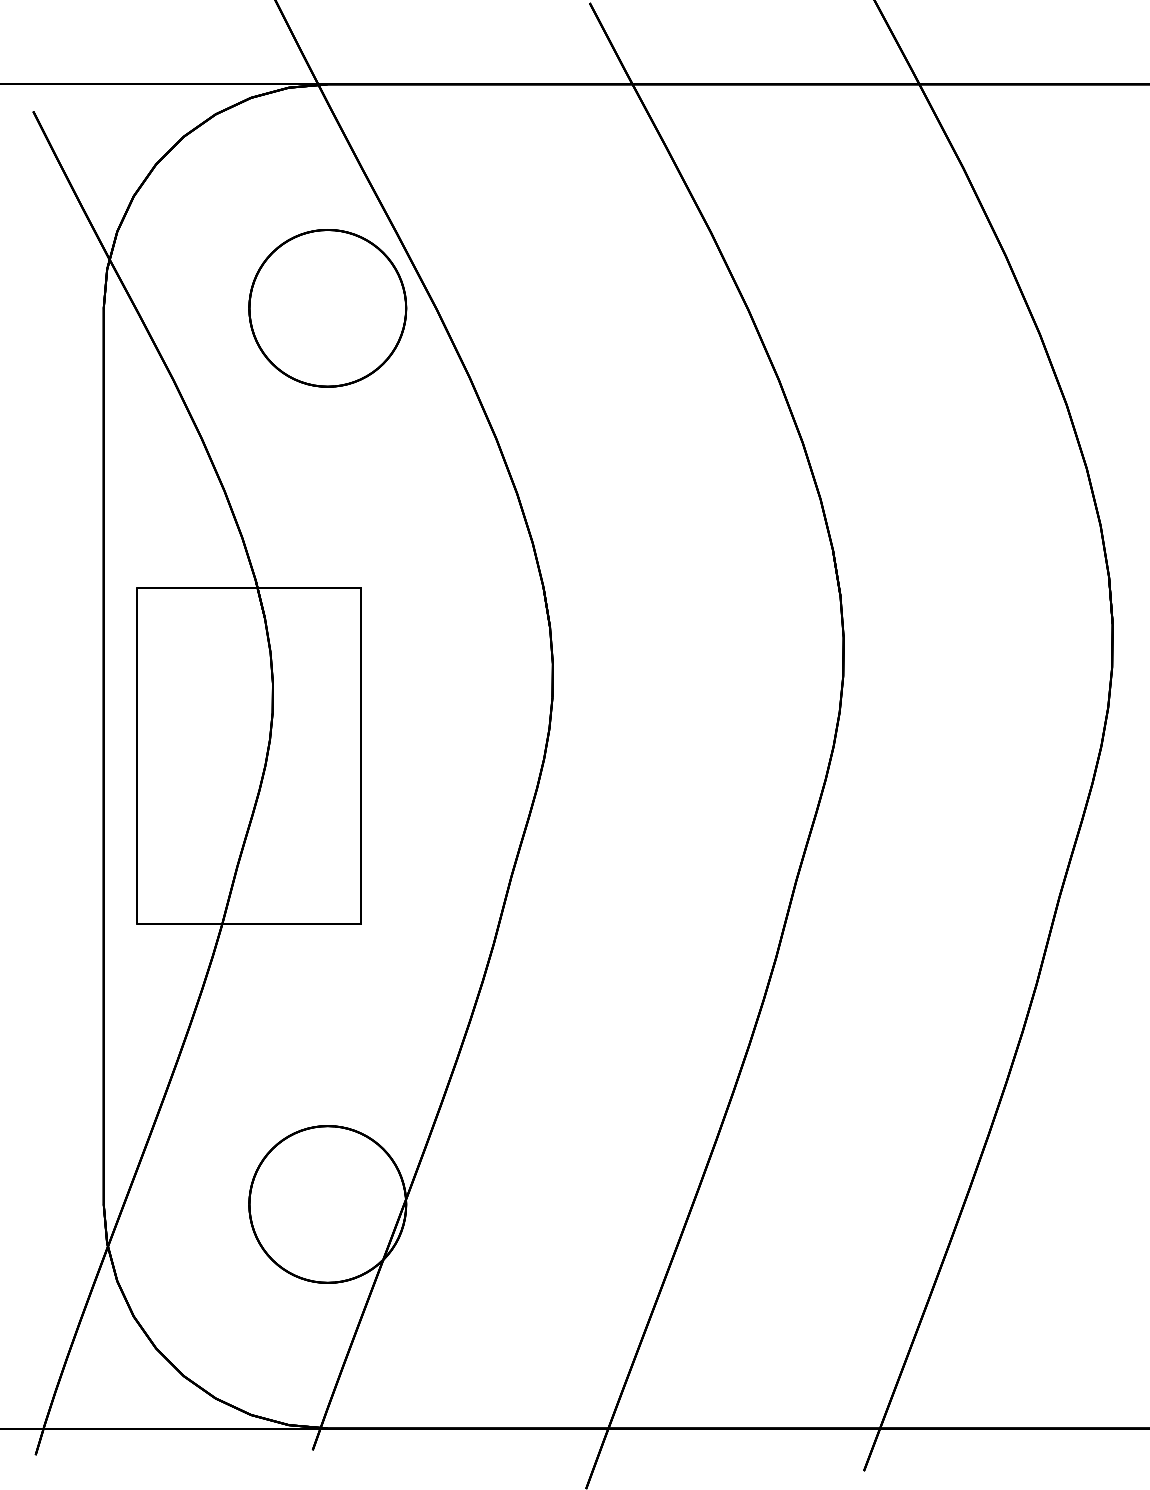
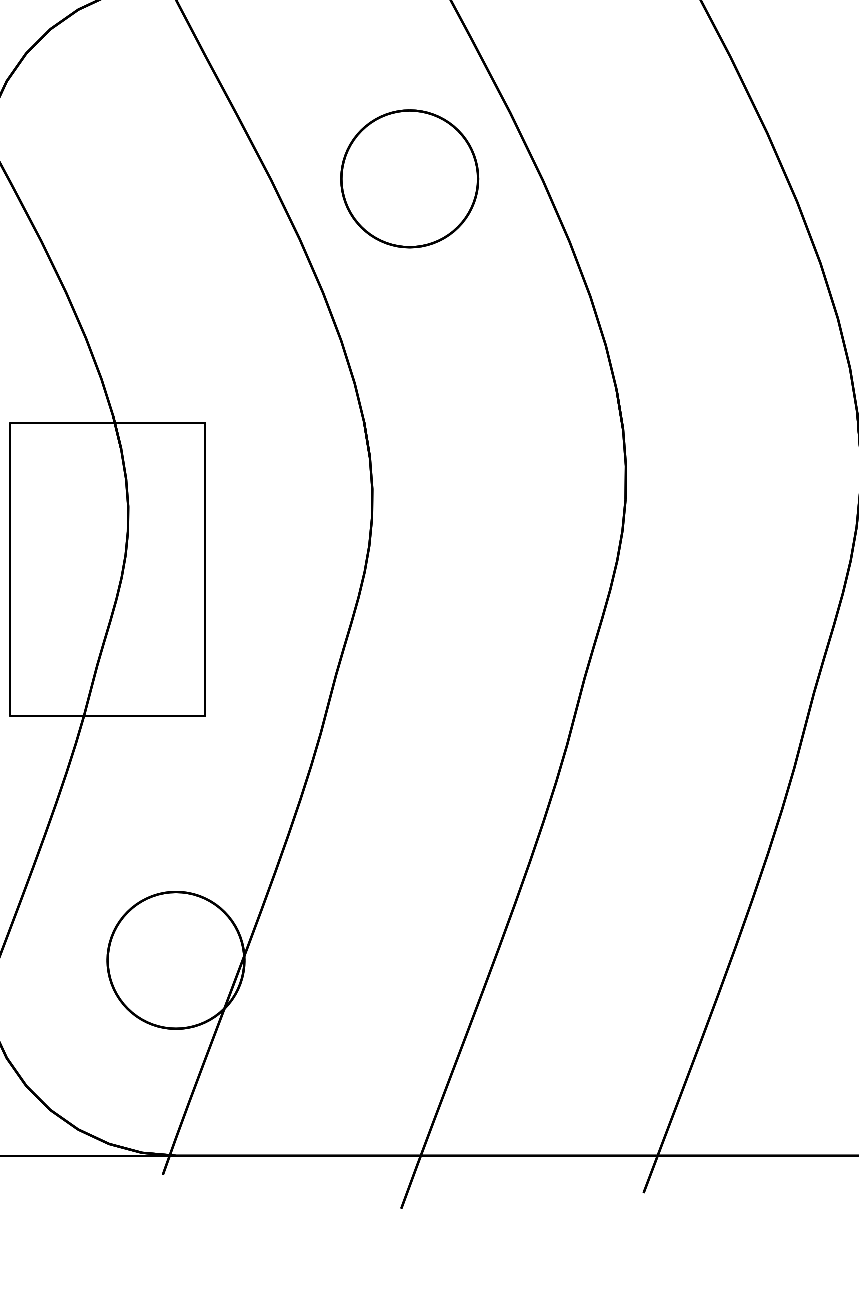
part: (327, 308) -> (409, 178), moved

